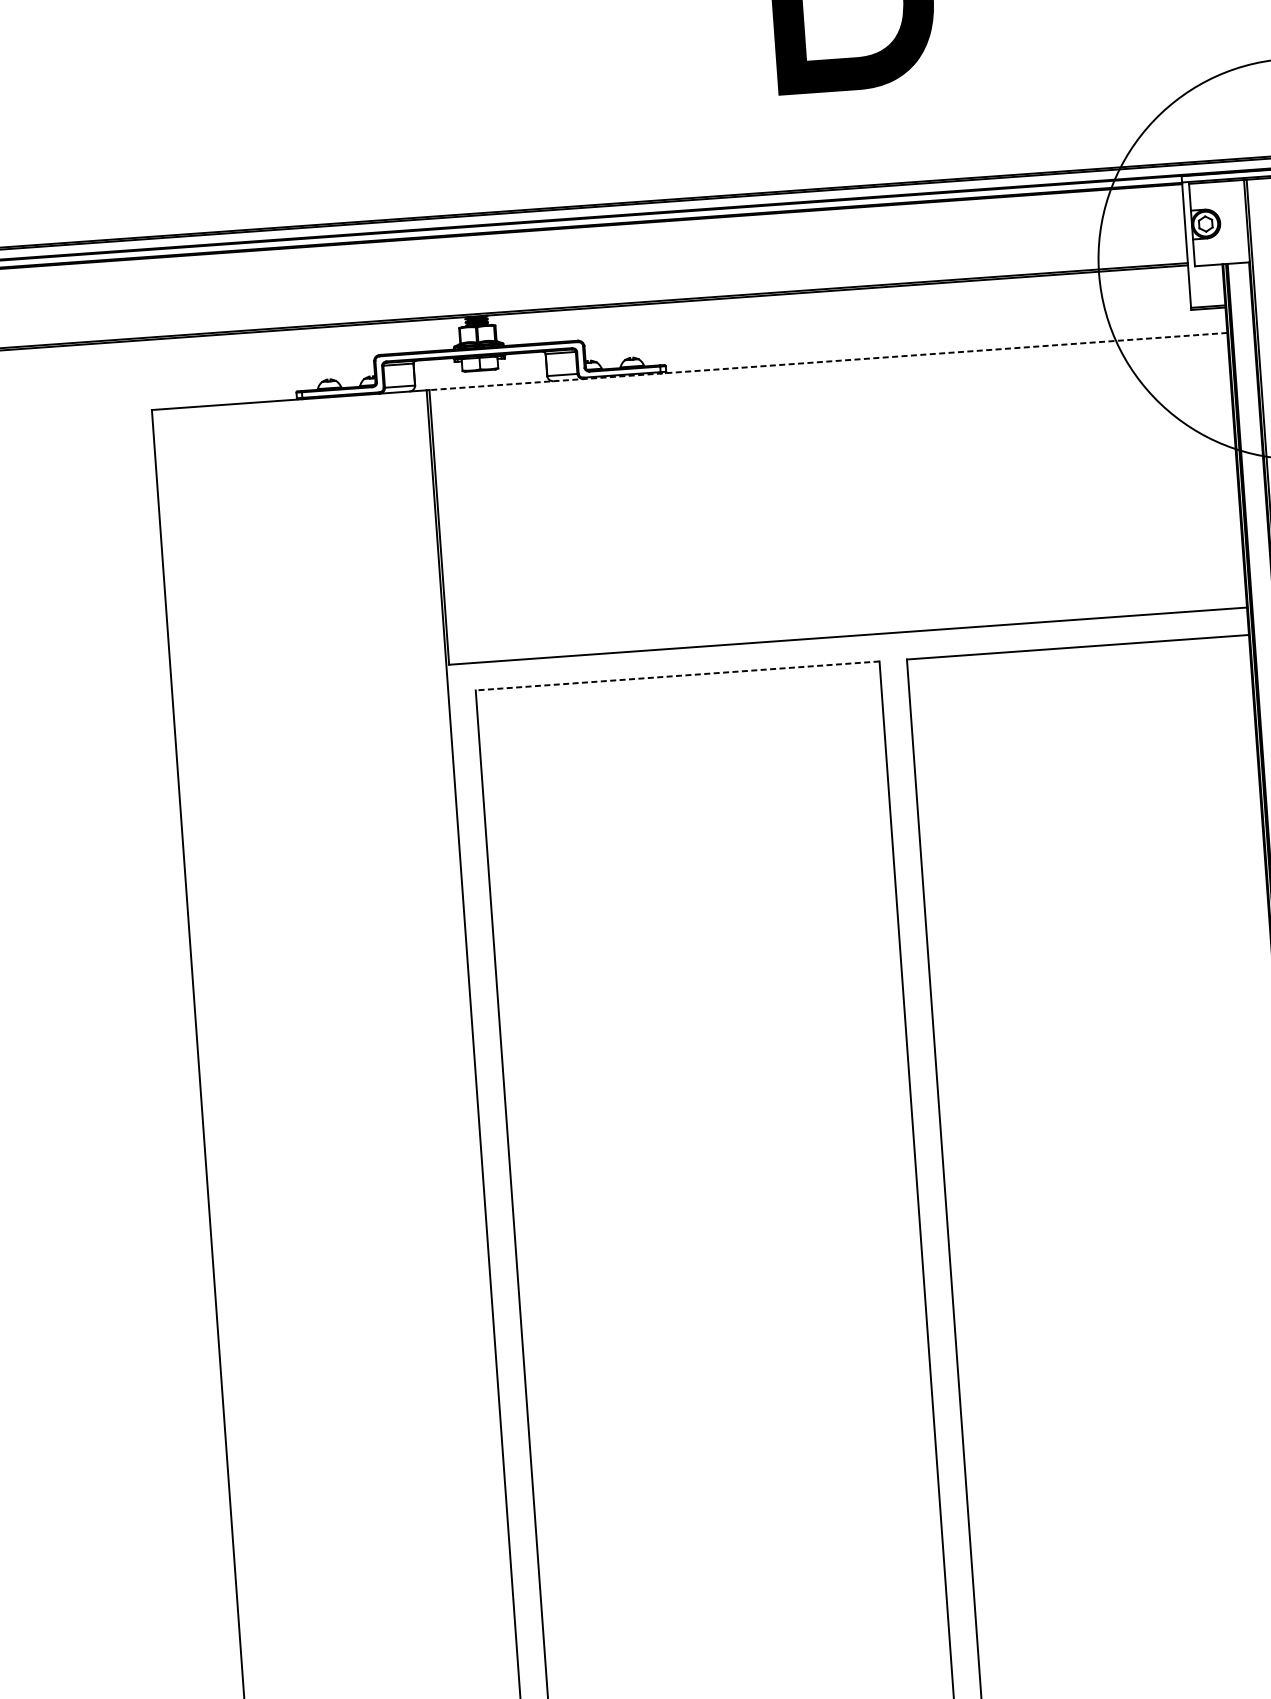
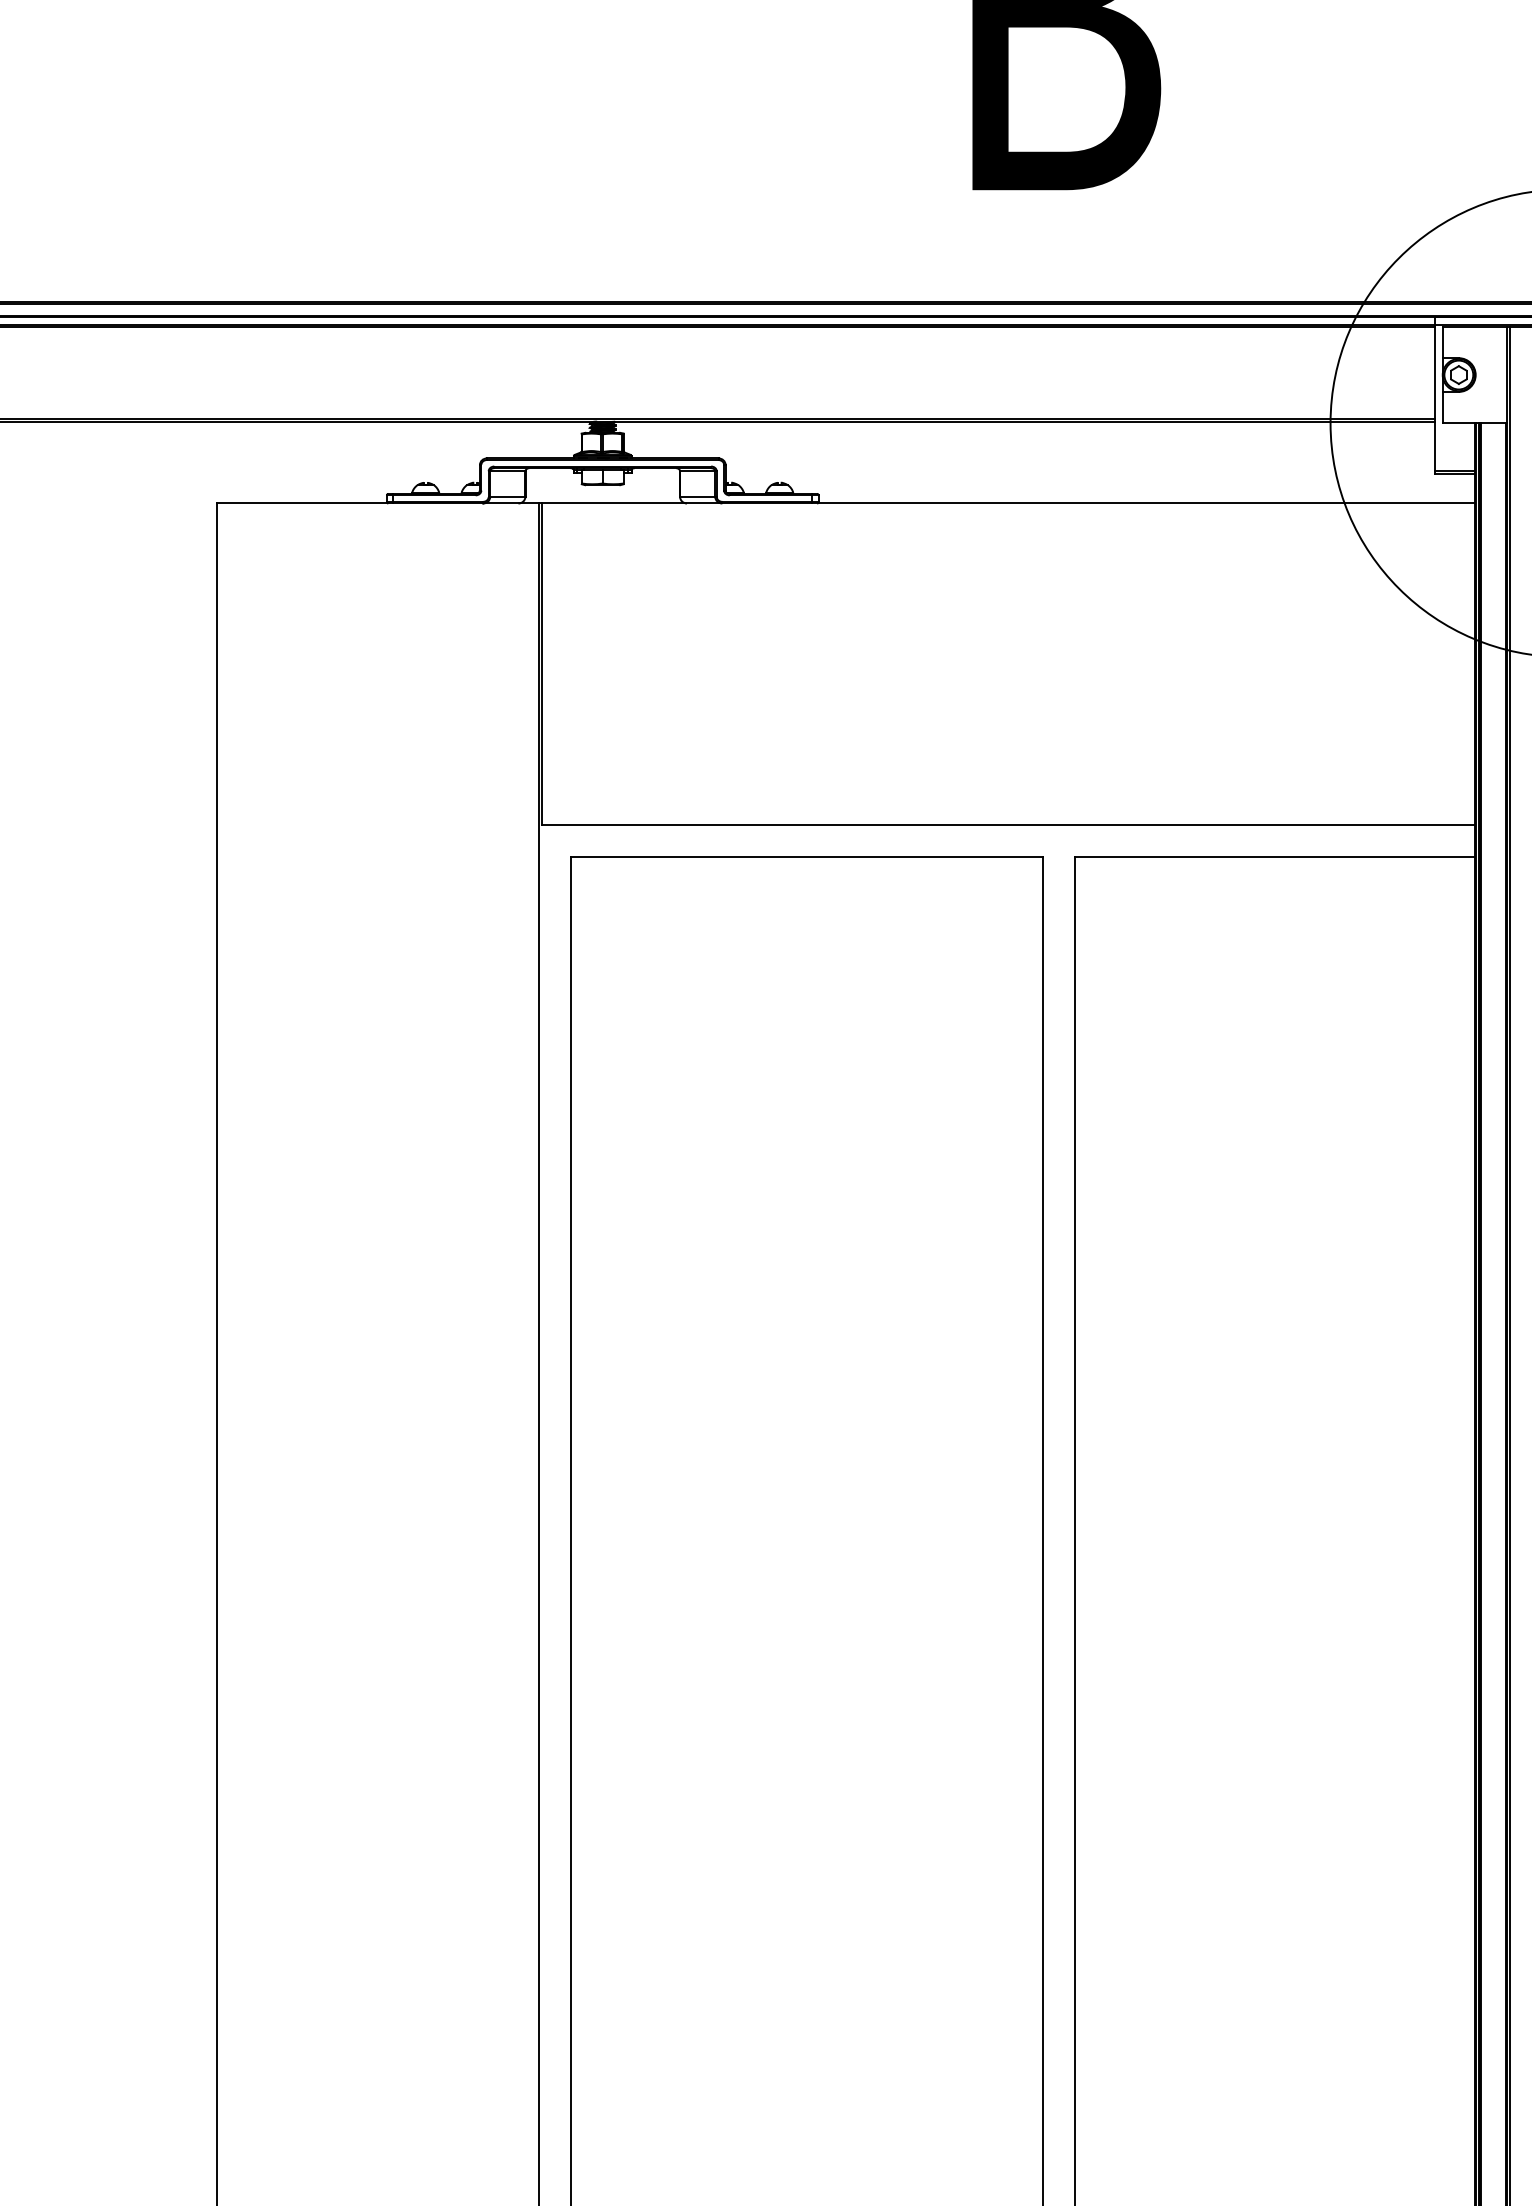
line: (828, 361) -> (1008, 503), dashed -> solid
line: (677, 675) -> (806, 856), dashed -> solid

